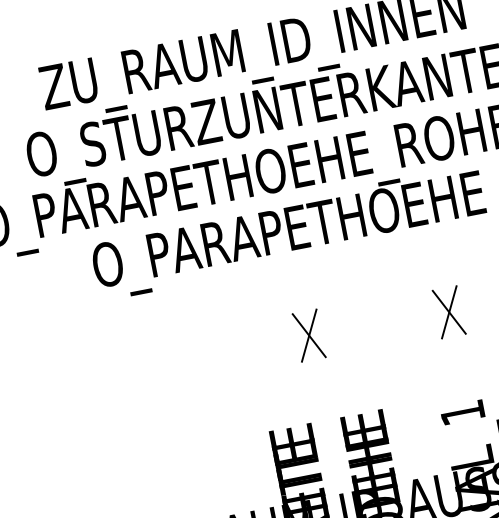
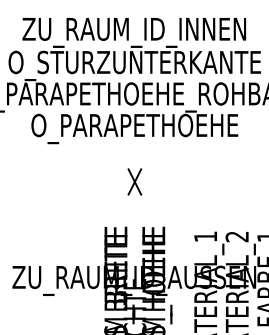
part: (448, 311) -> (208, 183), removed

